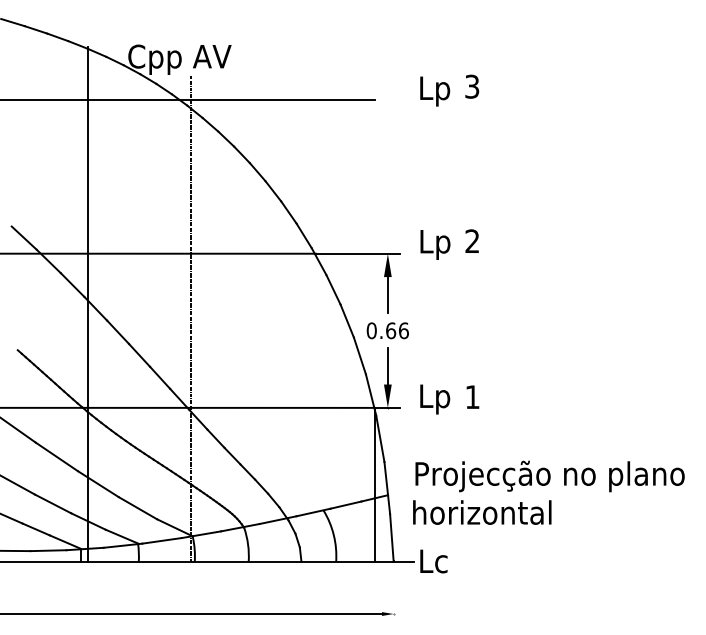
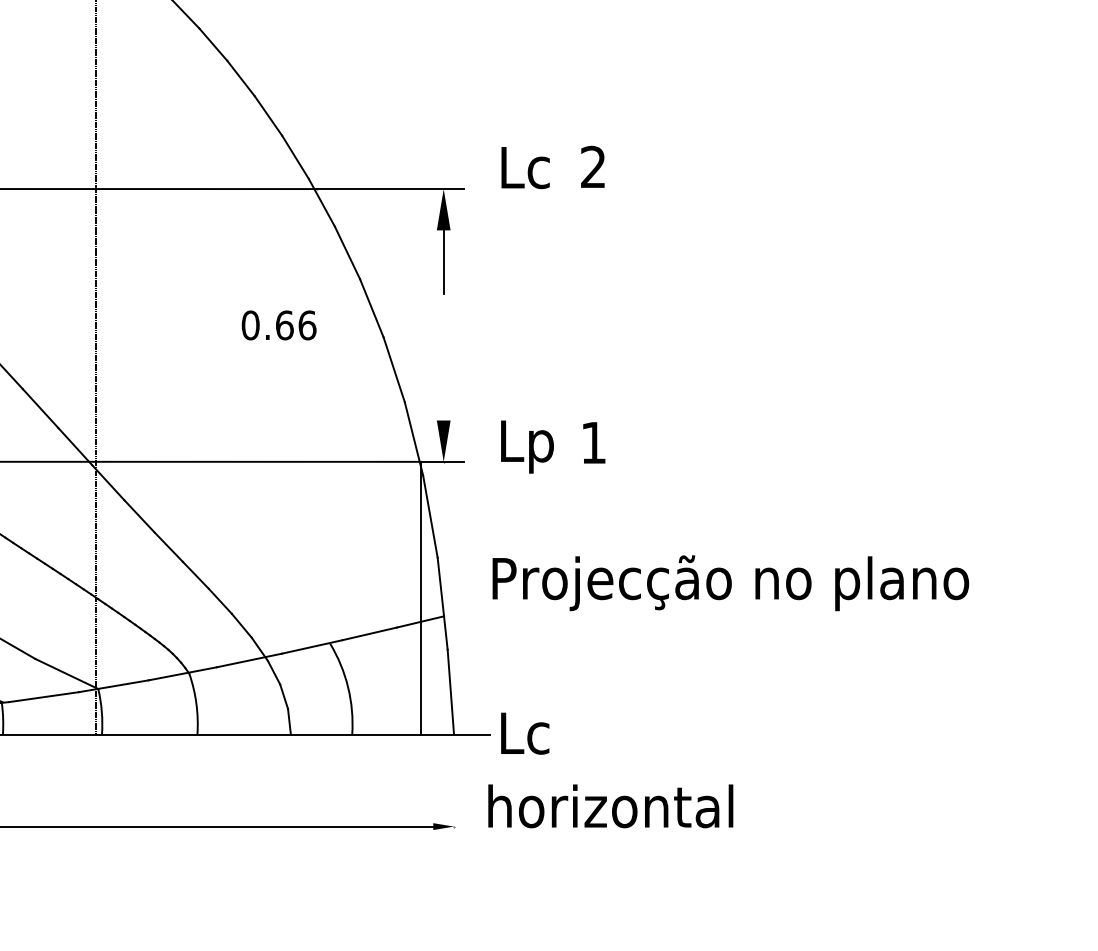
text: (442, 247) -> (540, 178), Lp -> Lc
text: (387, 330) -> (278, 324), moved
line: (387, 366) -> (443, 388), removed
text: (482, 512) -> (611, 806), moved

